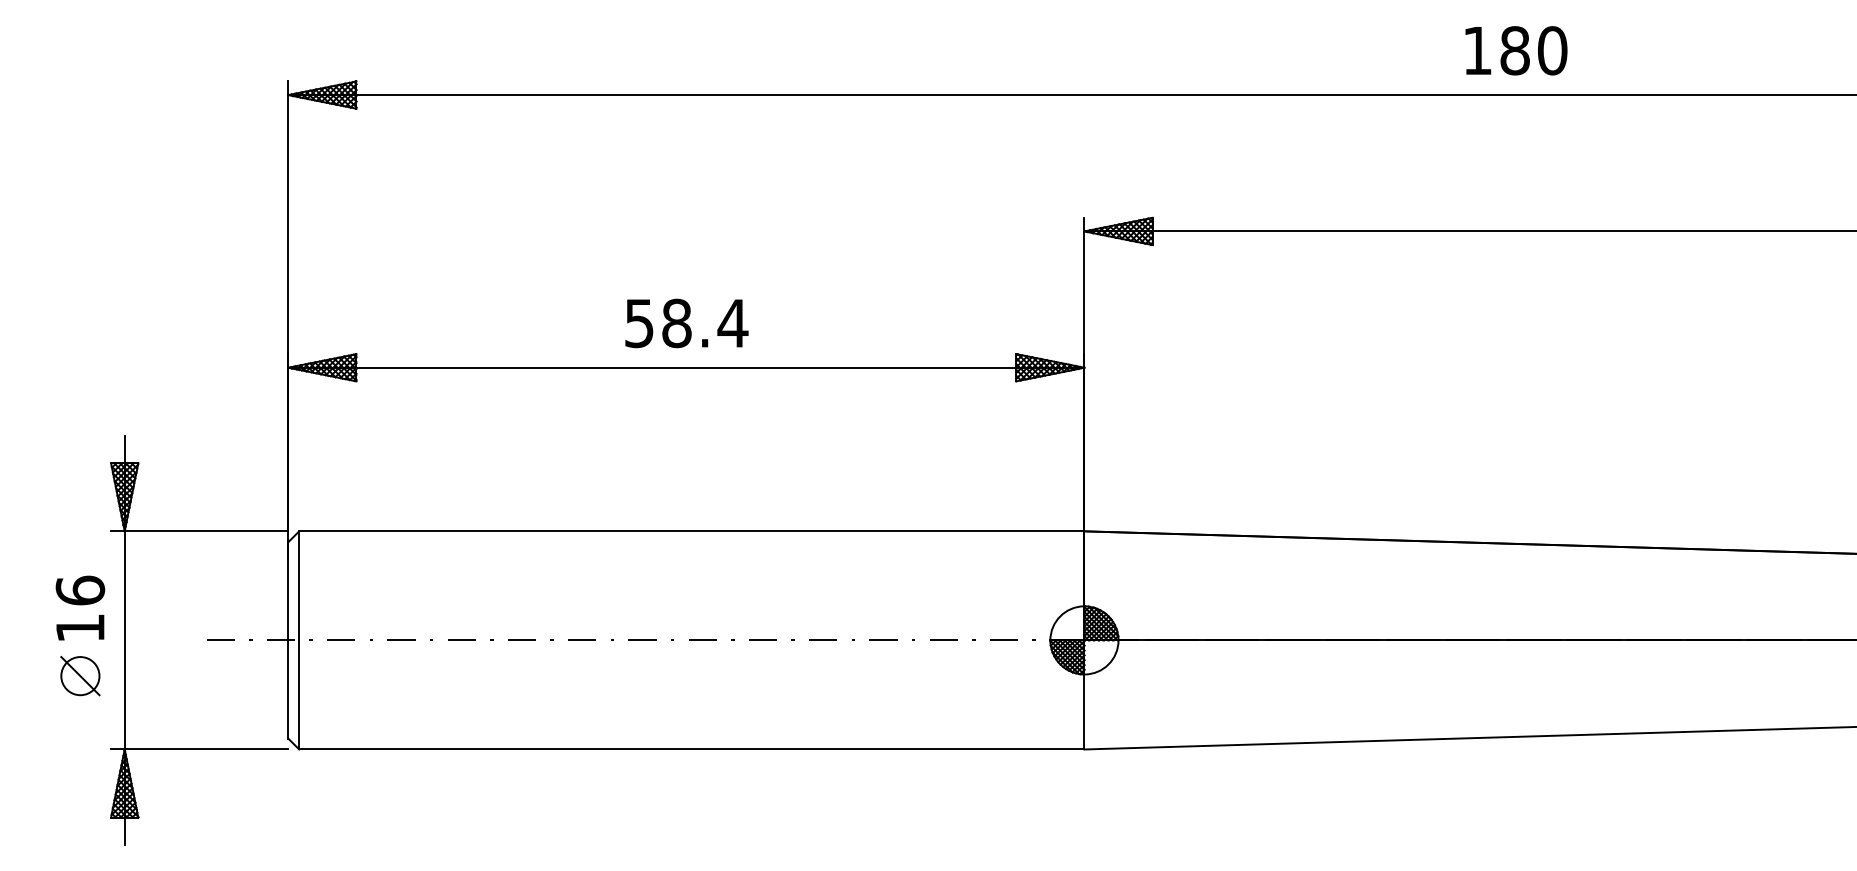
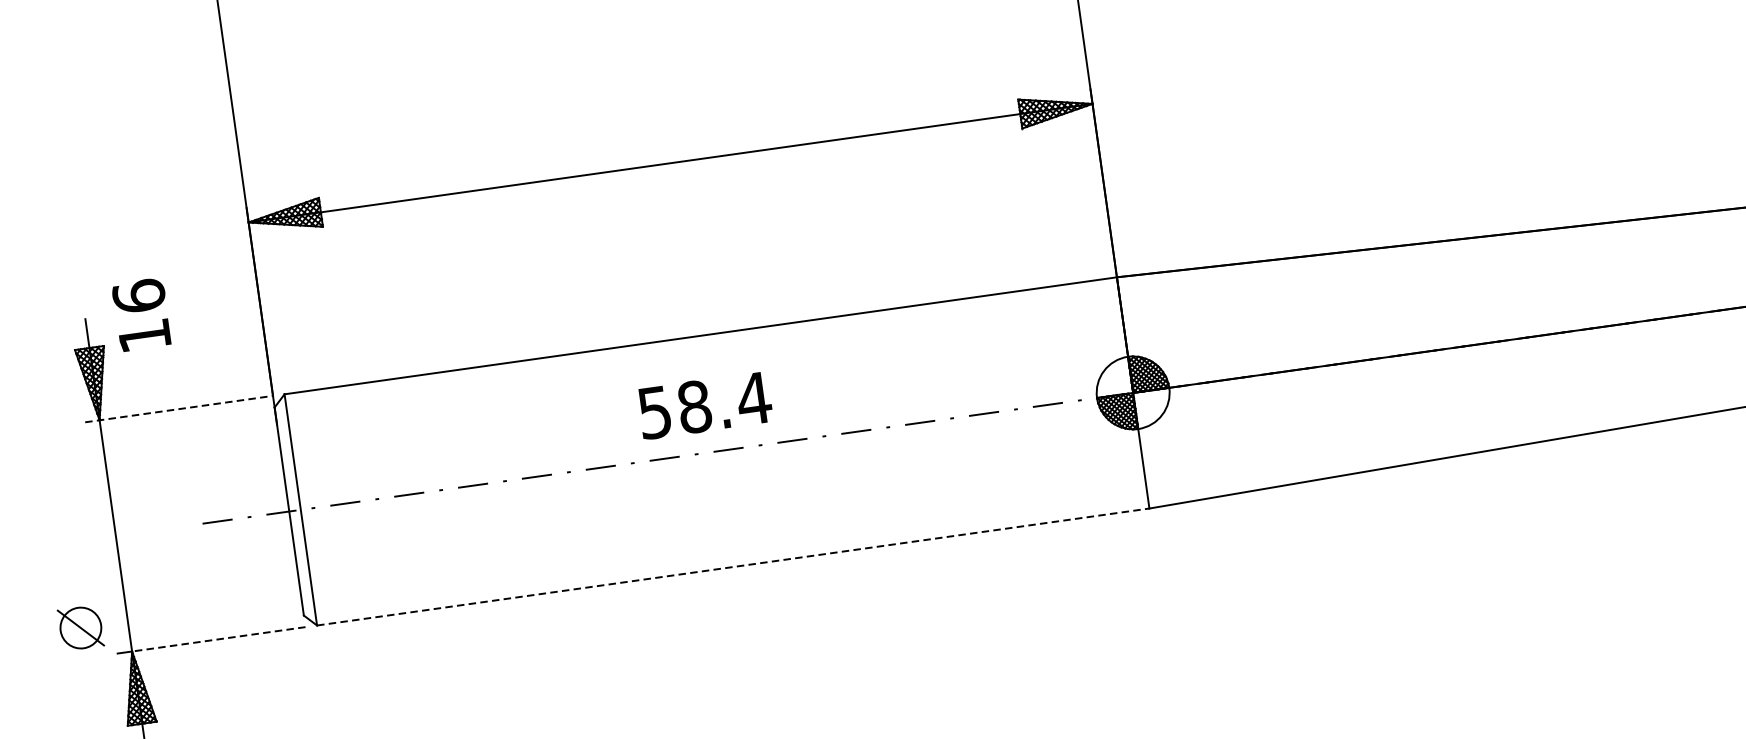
text: (686, 323) -> (704, 405), moved
line: (199, 531) -> (178, 409), solid -> dashed
text: (80, 607) -> (141, 314), moved
part: (80, 676) -> (81, 628), moved
line: (206, 749) -> (218, 639), solid -> dashed
line: (691, 749) -> (732, 567), solid -> dashed

